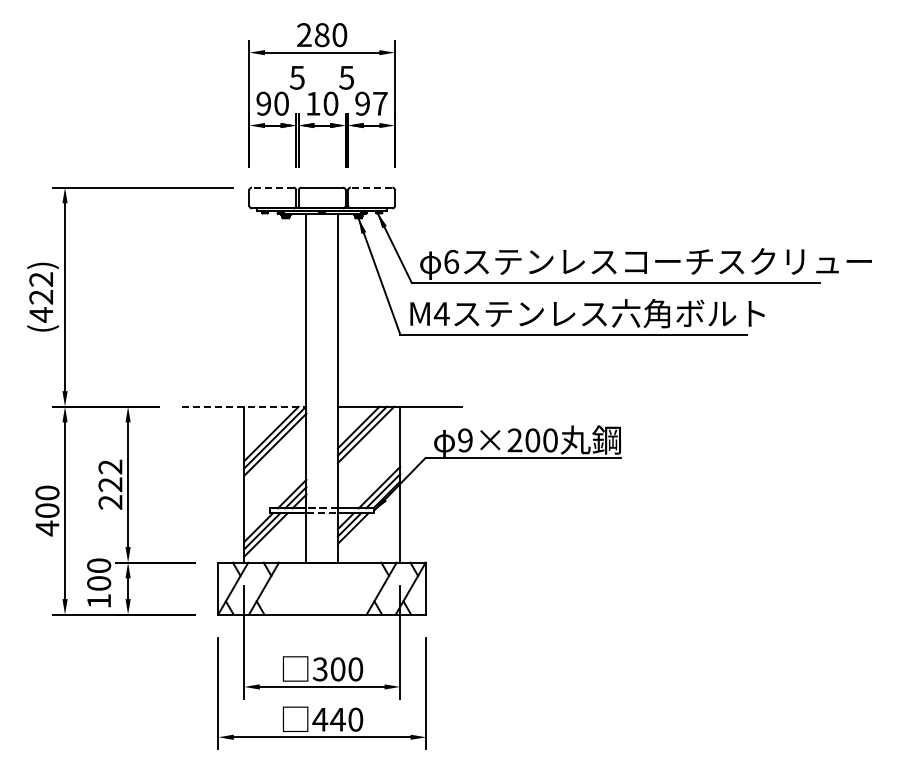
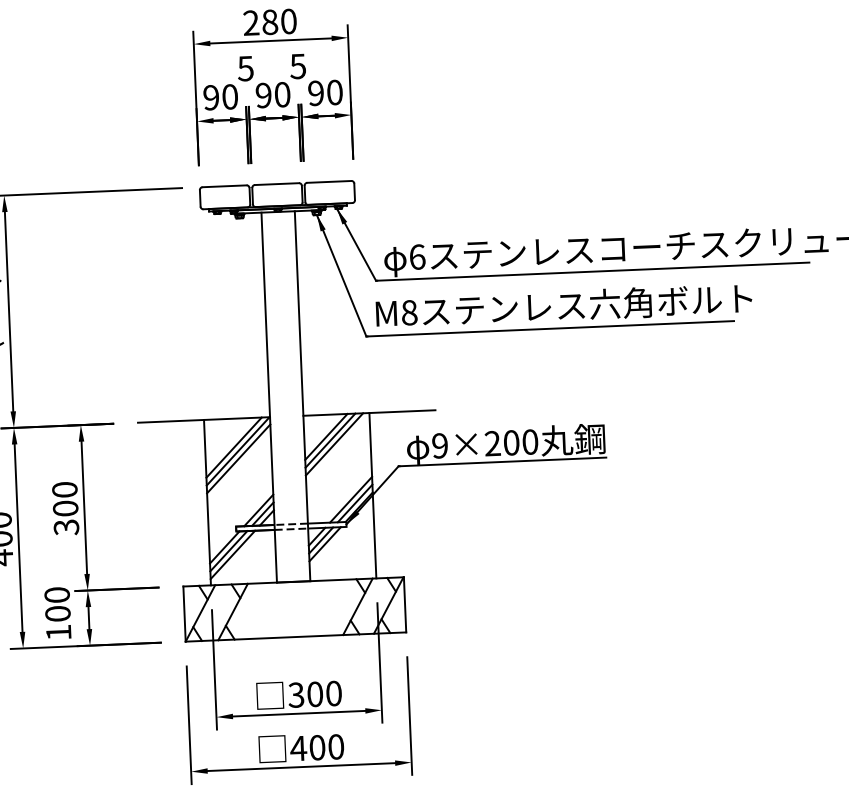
text: (313, 103) -> (264, 95), 10 -> 90
text: (380, 103) -> (335, 92), 97 -> 90
line: (272, 187) -> (224, 186), dashed -> solid
line: (371, 187) -> (329, 181), dashed -> solid
text: (441, 314) -> (409, 313), M4 -> M8
line: (244, 406) -> (204, 419), dashed -> solid
text: (110, 484) -> (65, 508), 222 -> 300
text: (337, 719) -> (316, 747), 440 -> 400

